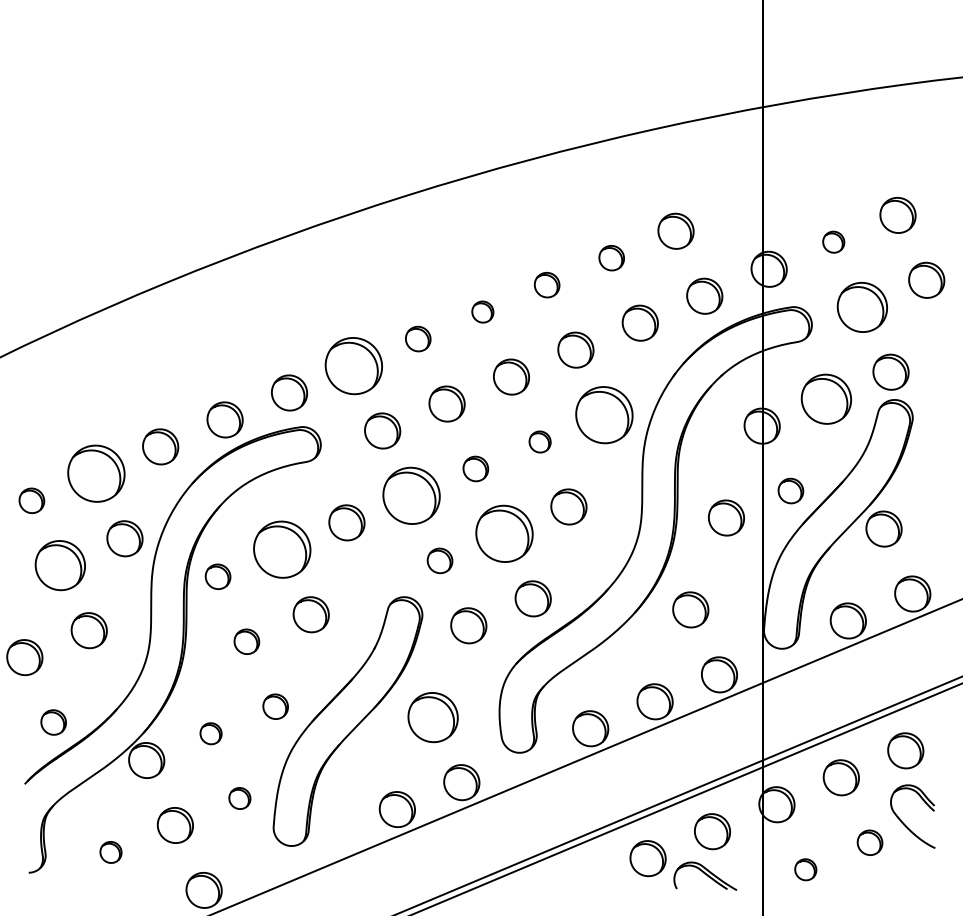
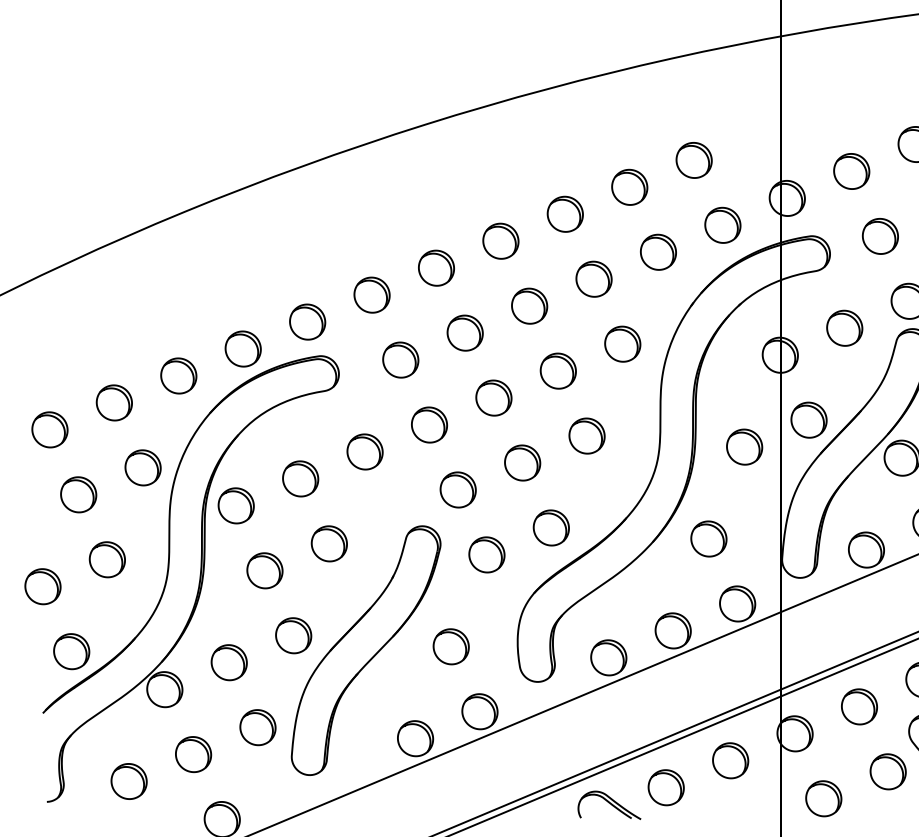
part: (833, 241) -> (851, 170), size x1.67
part: (611, 257) -> (629, 186), size x1.43
part: (546, 284) -> (564, 213), size x1.43
part: (861, 306) -> (879, 235), size x0.71
part: (482, 311) -> (500, 240), size x1.67
part: (417, 338) -> (435, 267), size x1.43
part: (353, 365) -> (371, 294), size x0.62
part: (826, 398) -> (844, 327), size x0.71
part: (604, 414) -> (622, 343), size x0.62
part: (539, 441) -> (557, 370), size x1.67
part: (475, 468) -> (493, 397), size x1.43
part: (95, 473) -> (113, 402), size x0.62
part: (790, 490) -> (808, 419), size x1.43
part: (410, 495) -> (428, 424), size x0.62
part: (31, 500) -> (49, 429), size x1.43
part: (504, 533) -> (522, 462), size x0.62
part: (282, 549) -> (300, 478), size x0.62
part: (439, 560) -> (457, 489), size x1.43
part: (60, 565) -> (78, 494), size x0.71
part: (217, 576) -> (235, 505), size x1.43
part: (246, 641) -> (264, 570), size x1.43
part: (275, 706) -> (293, 635), size x1.43
part: (432, 717) -> (450, 646), size x0.71
part: (53, 722) -> (71, 651), size x1.43
part: (210, 733) -> (228, 662), size x1.67
part: (239, 798) -> (257, 727), size x1.67
part: (869, 842) -> (887, 771), size x1.43
part: (110, 852) -> (128, 781), size x1.67
part: (805, 869) -> (823, 798), size x1.67
part: (705, 875) -> (609, 804), moved

